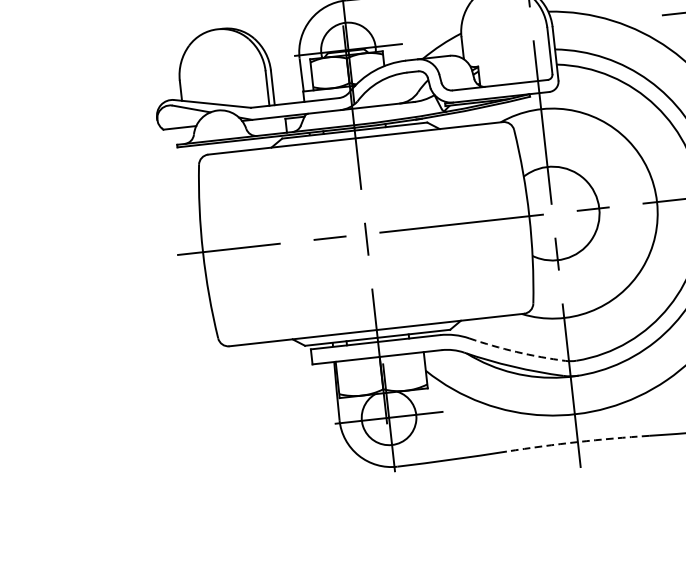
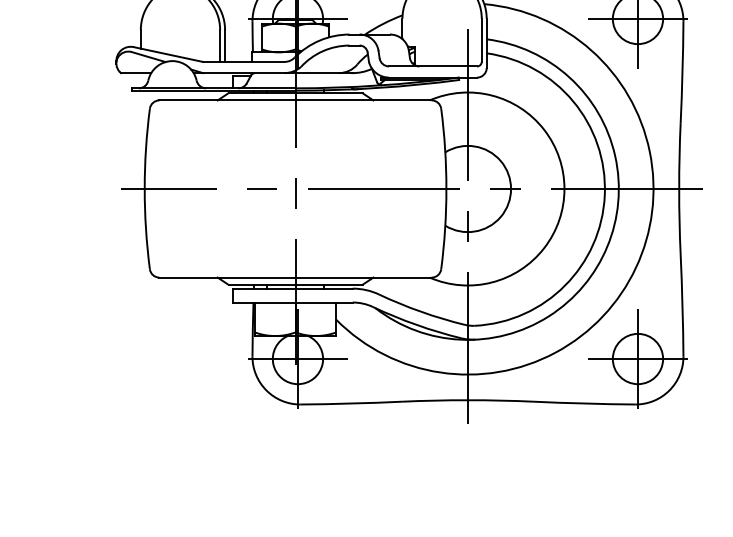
arc: (517, 351) -> (421, 311), dashed -> solid
arc: (578, 442) -> (468, 400), dashed -> solid

